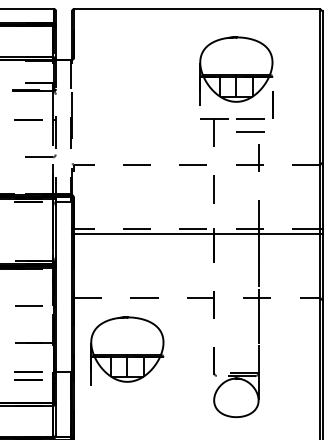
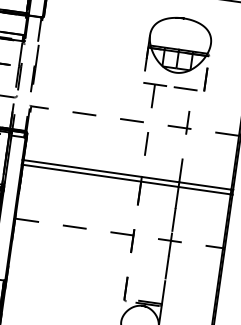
line: (250, 131) -> (184, 99), removed
line: (196, 228) -> (126, 174), dashed -> solid
part: (127, 350) -> (54, 269), removed

